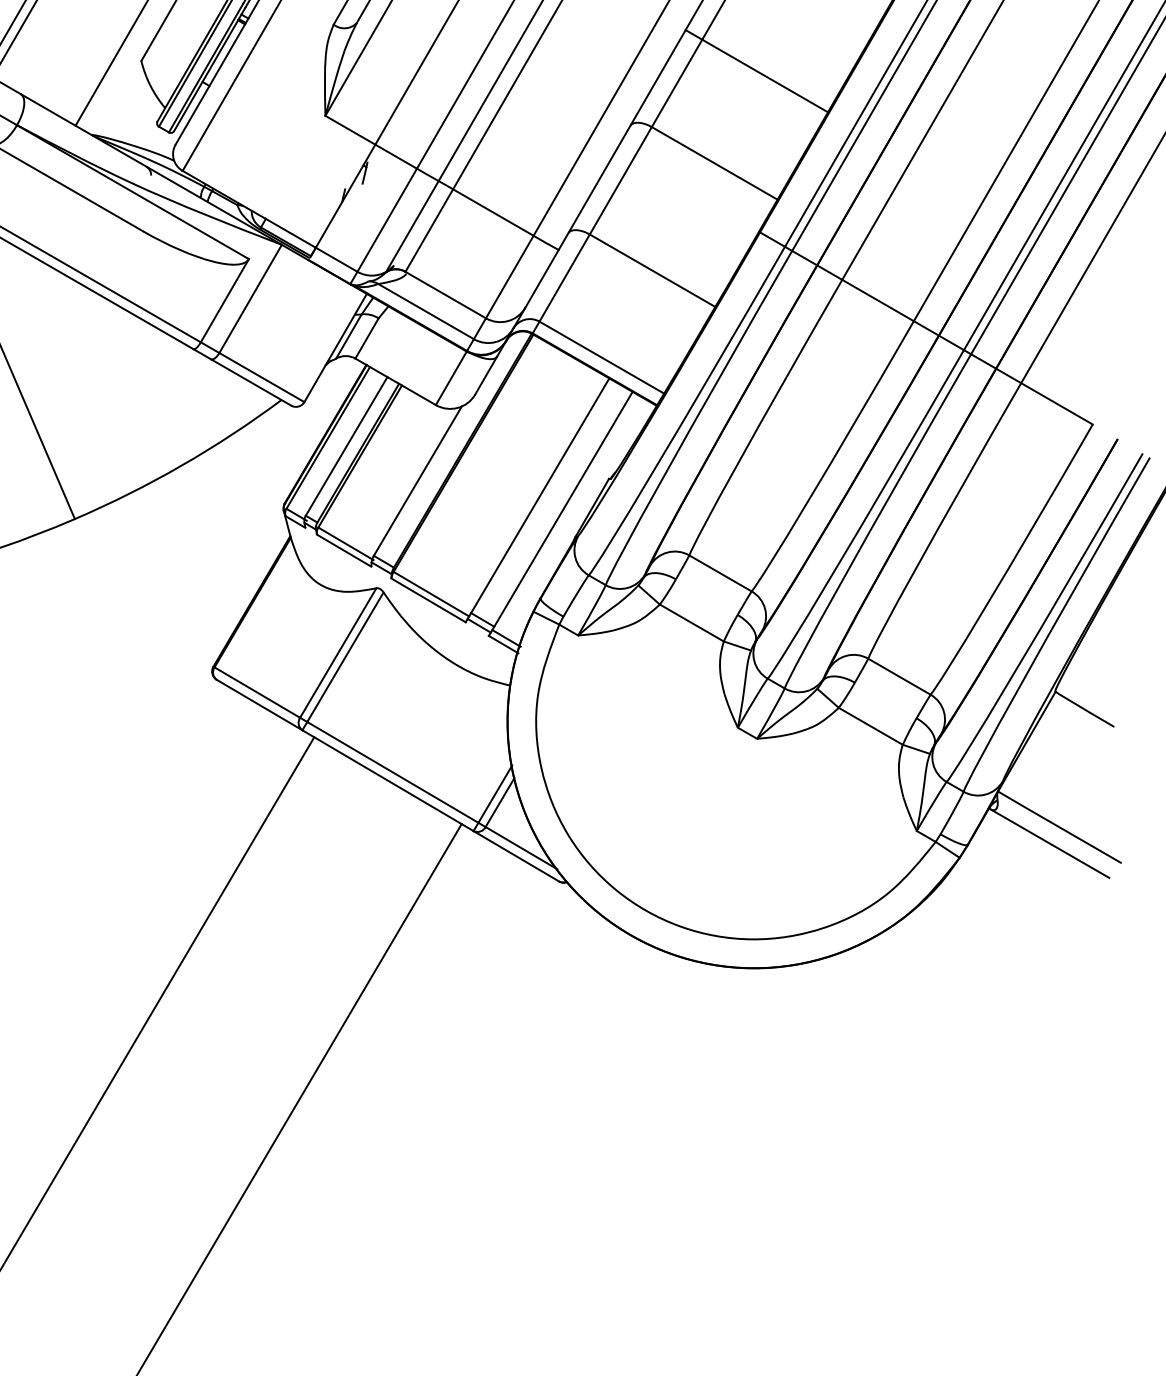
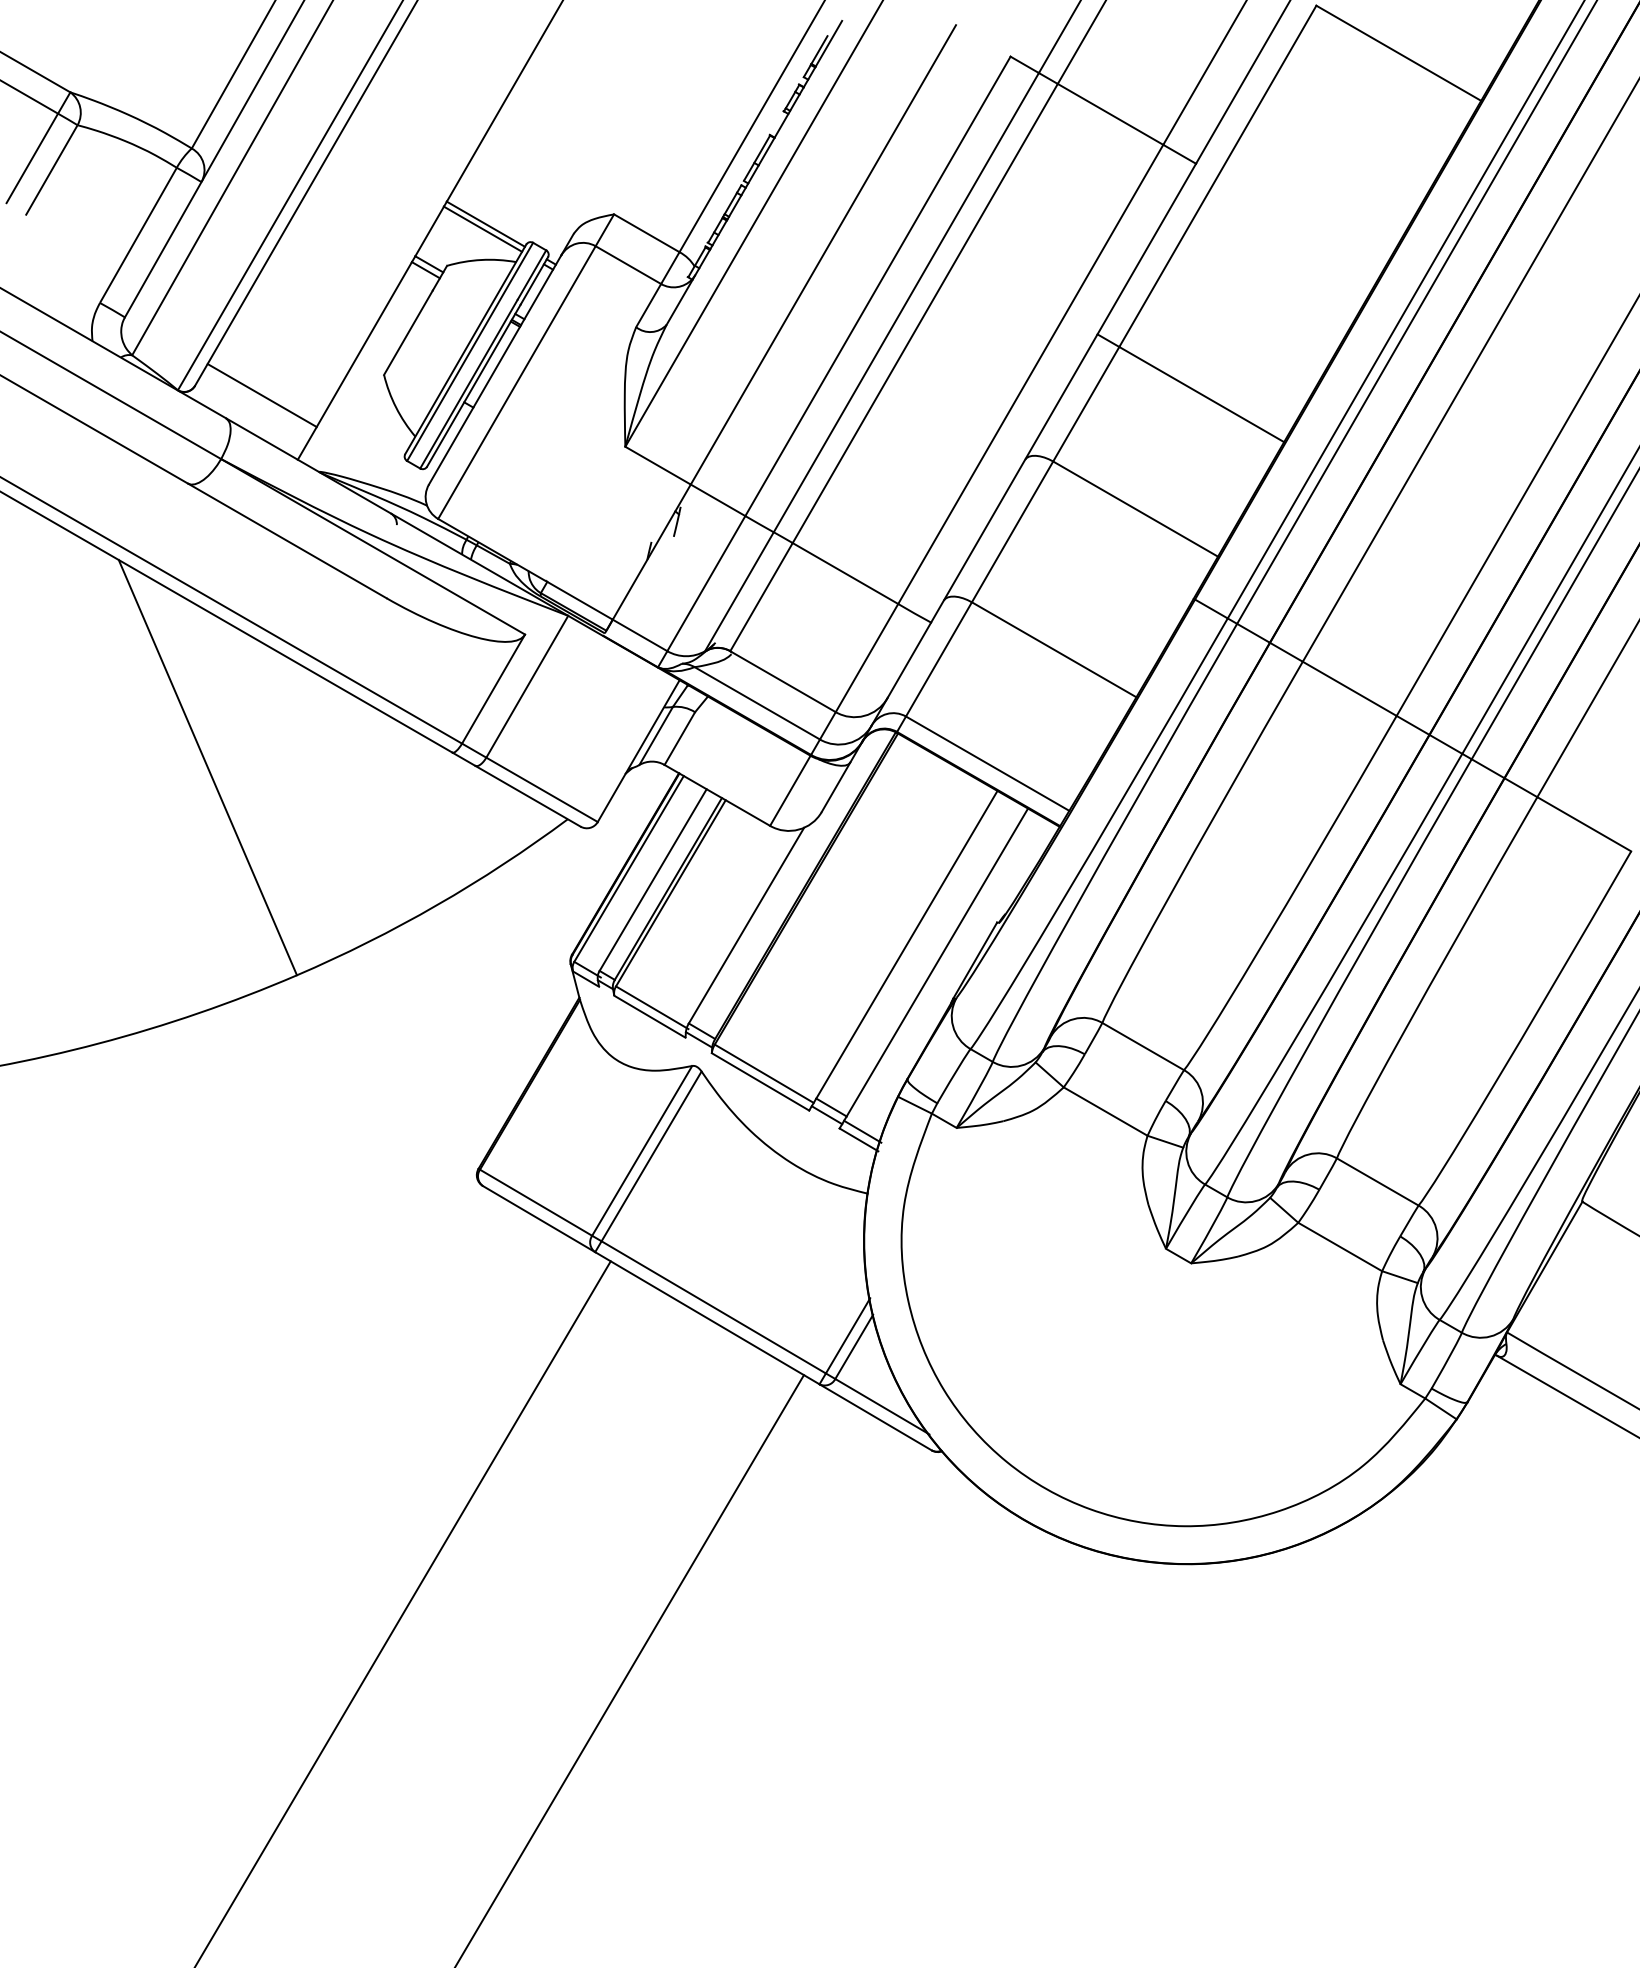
line: (47, 76) -> (261, 395), added

